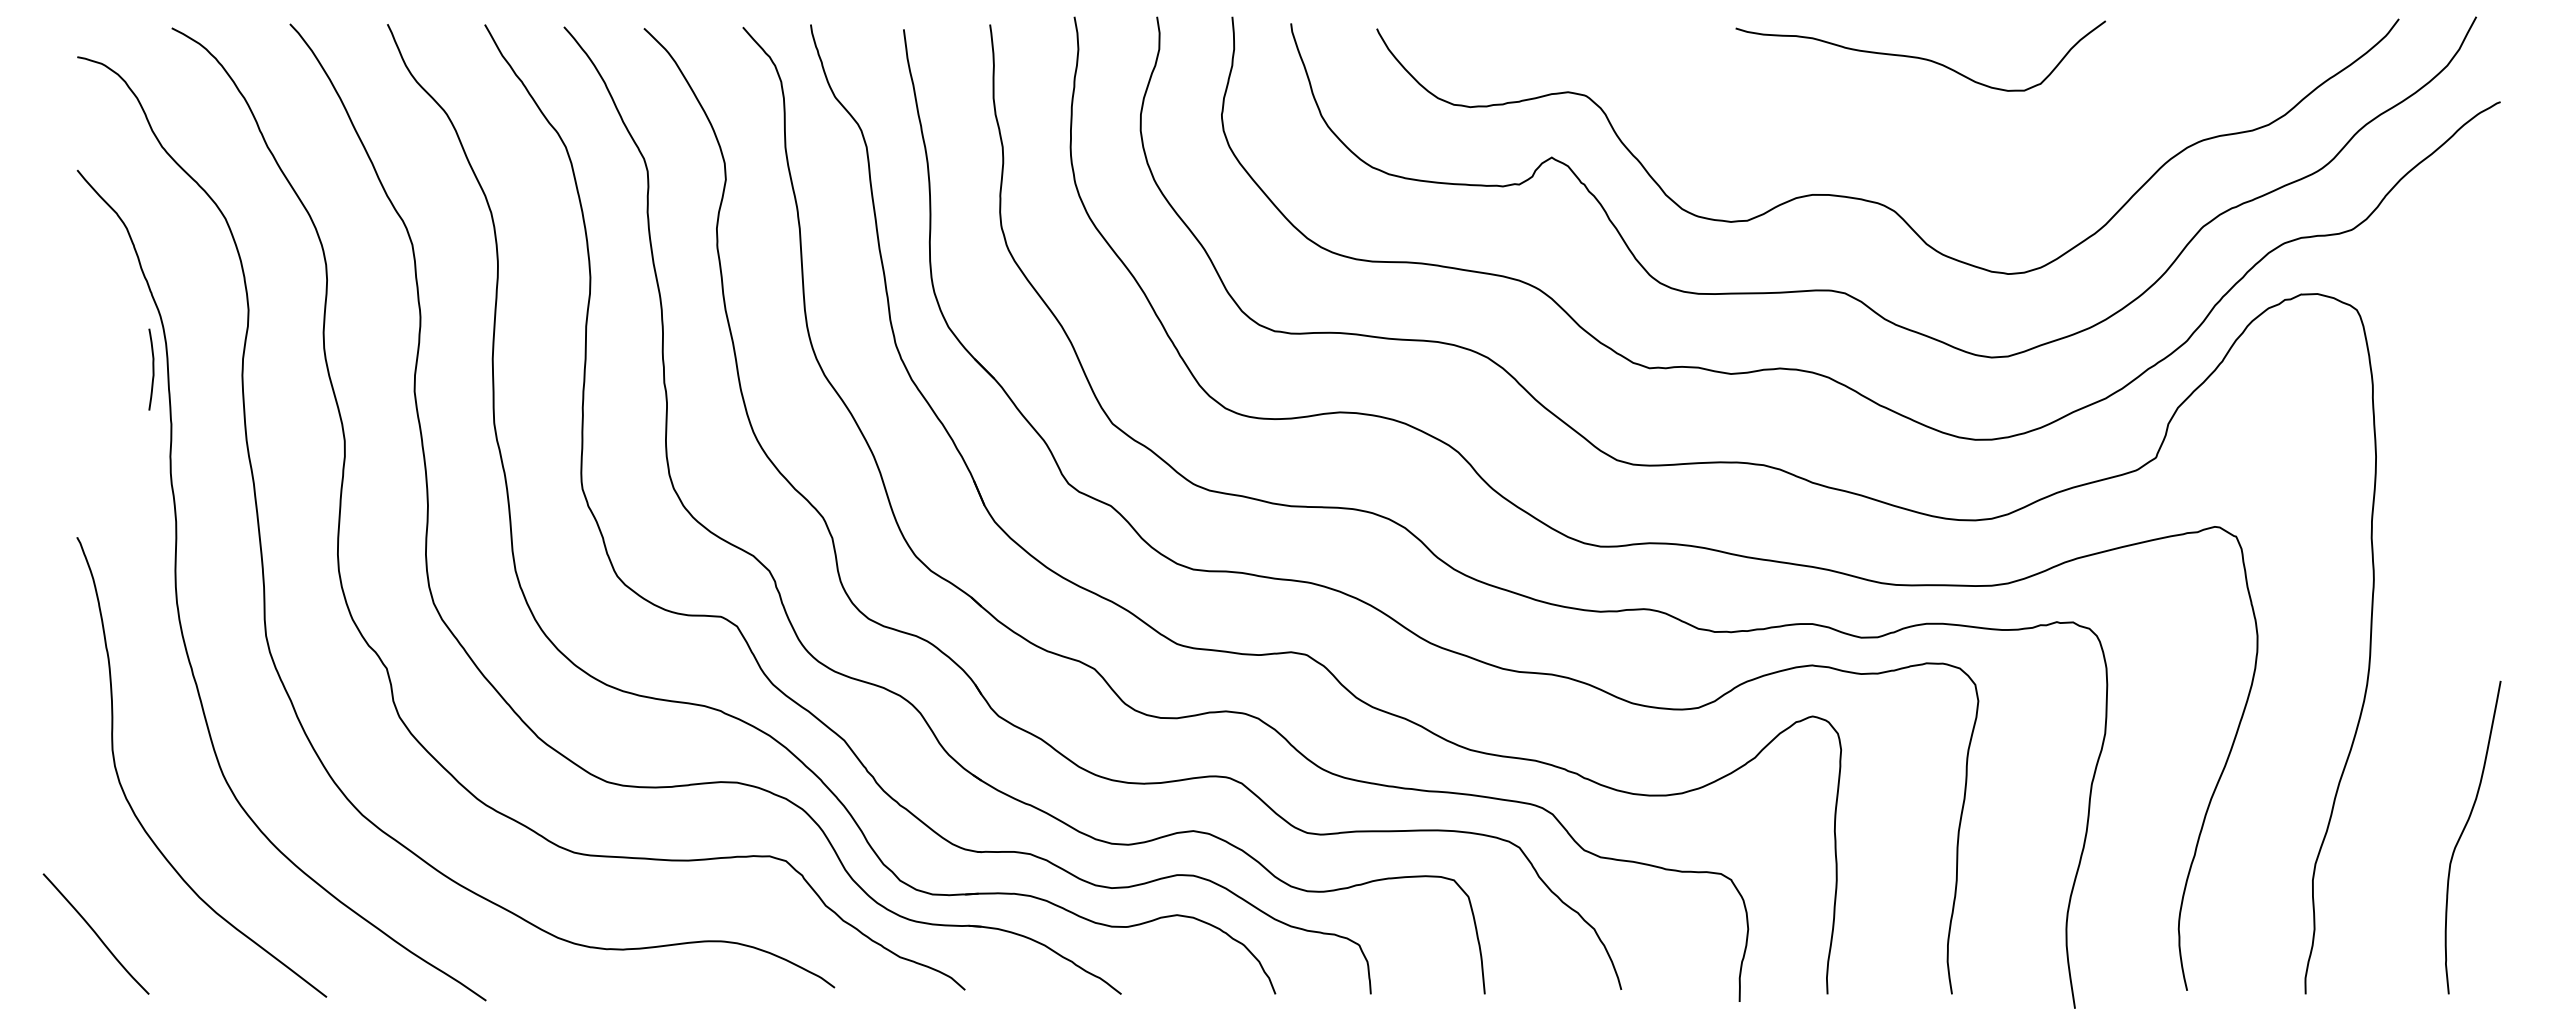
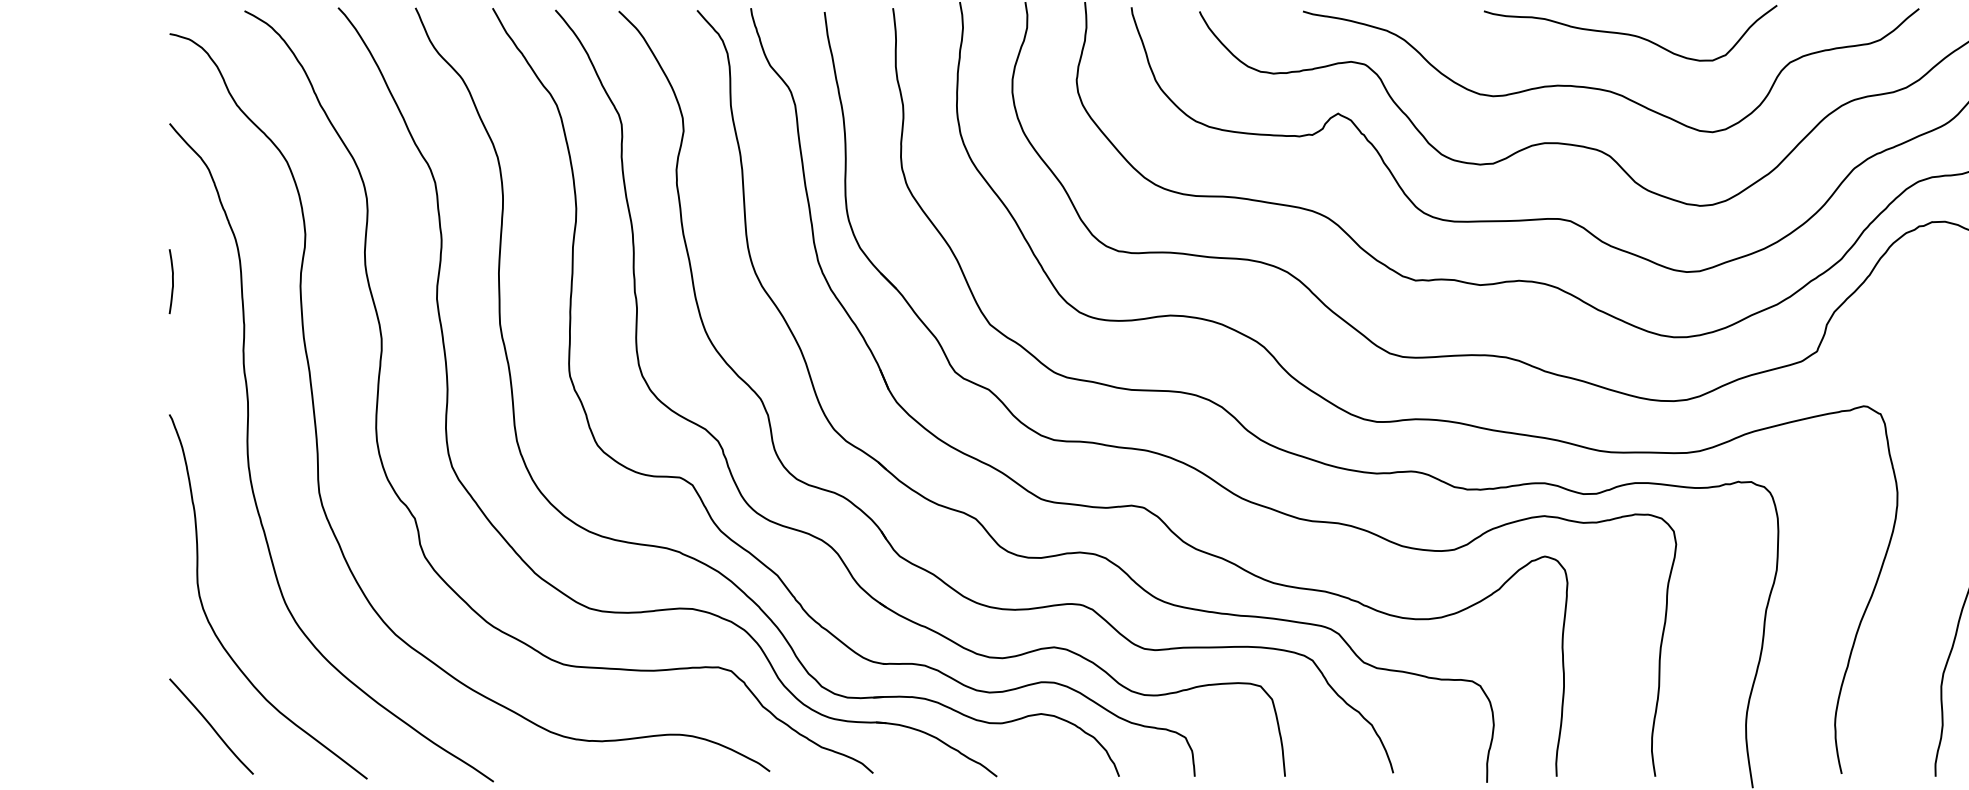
curve: (1890, 127) -> (1606, 89), added
curve: (152, 369) -> (172, 281), moved
curve: (95, 933) -> (211, 726), moved

